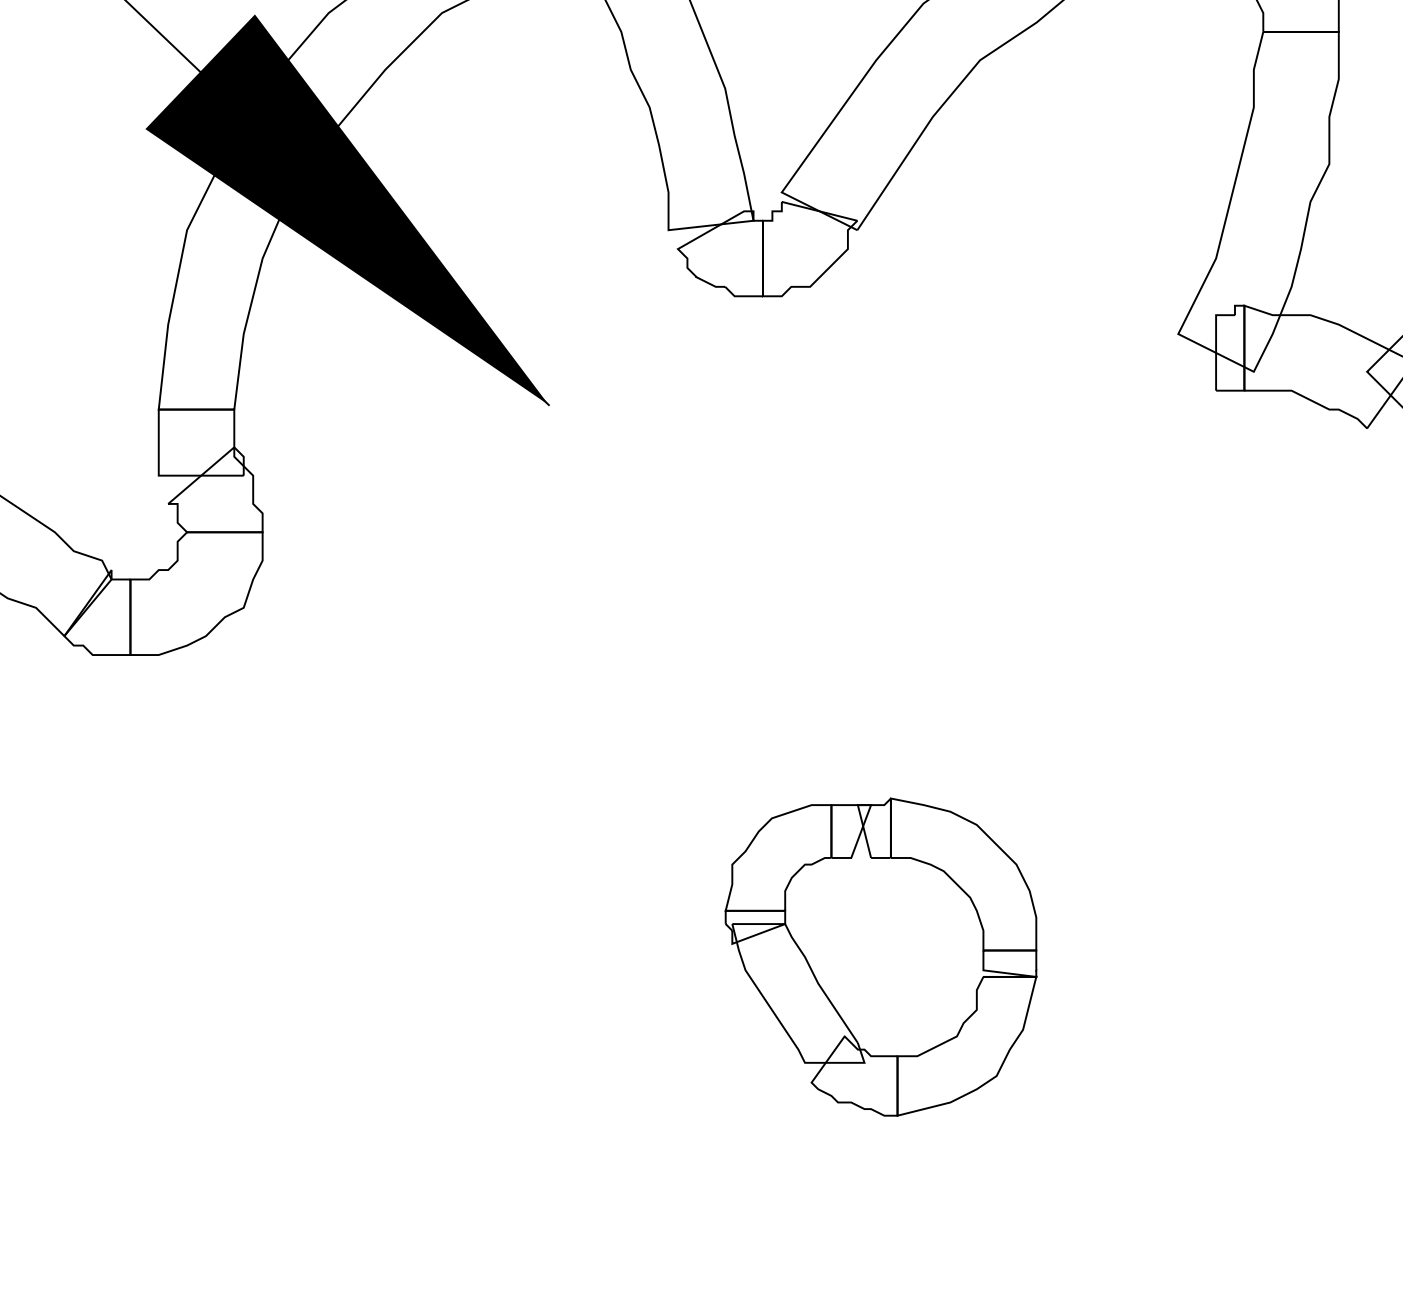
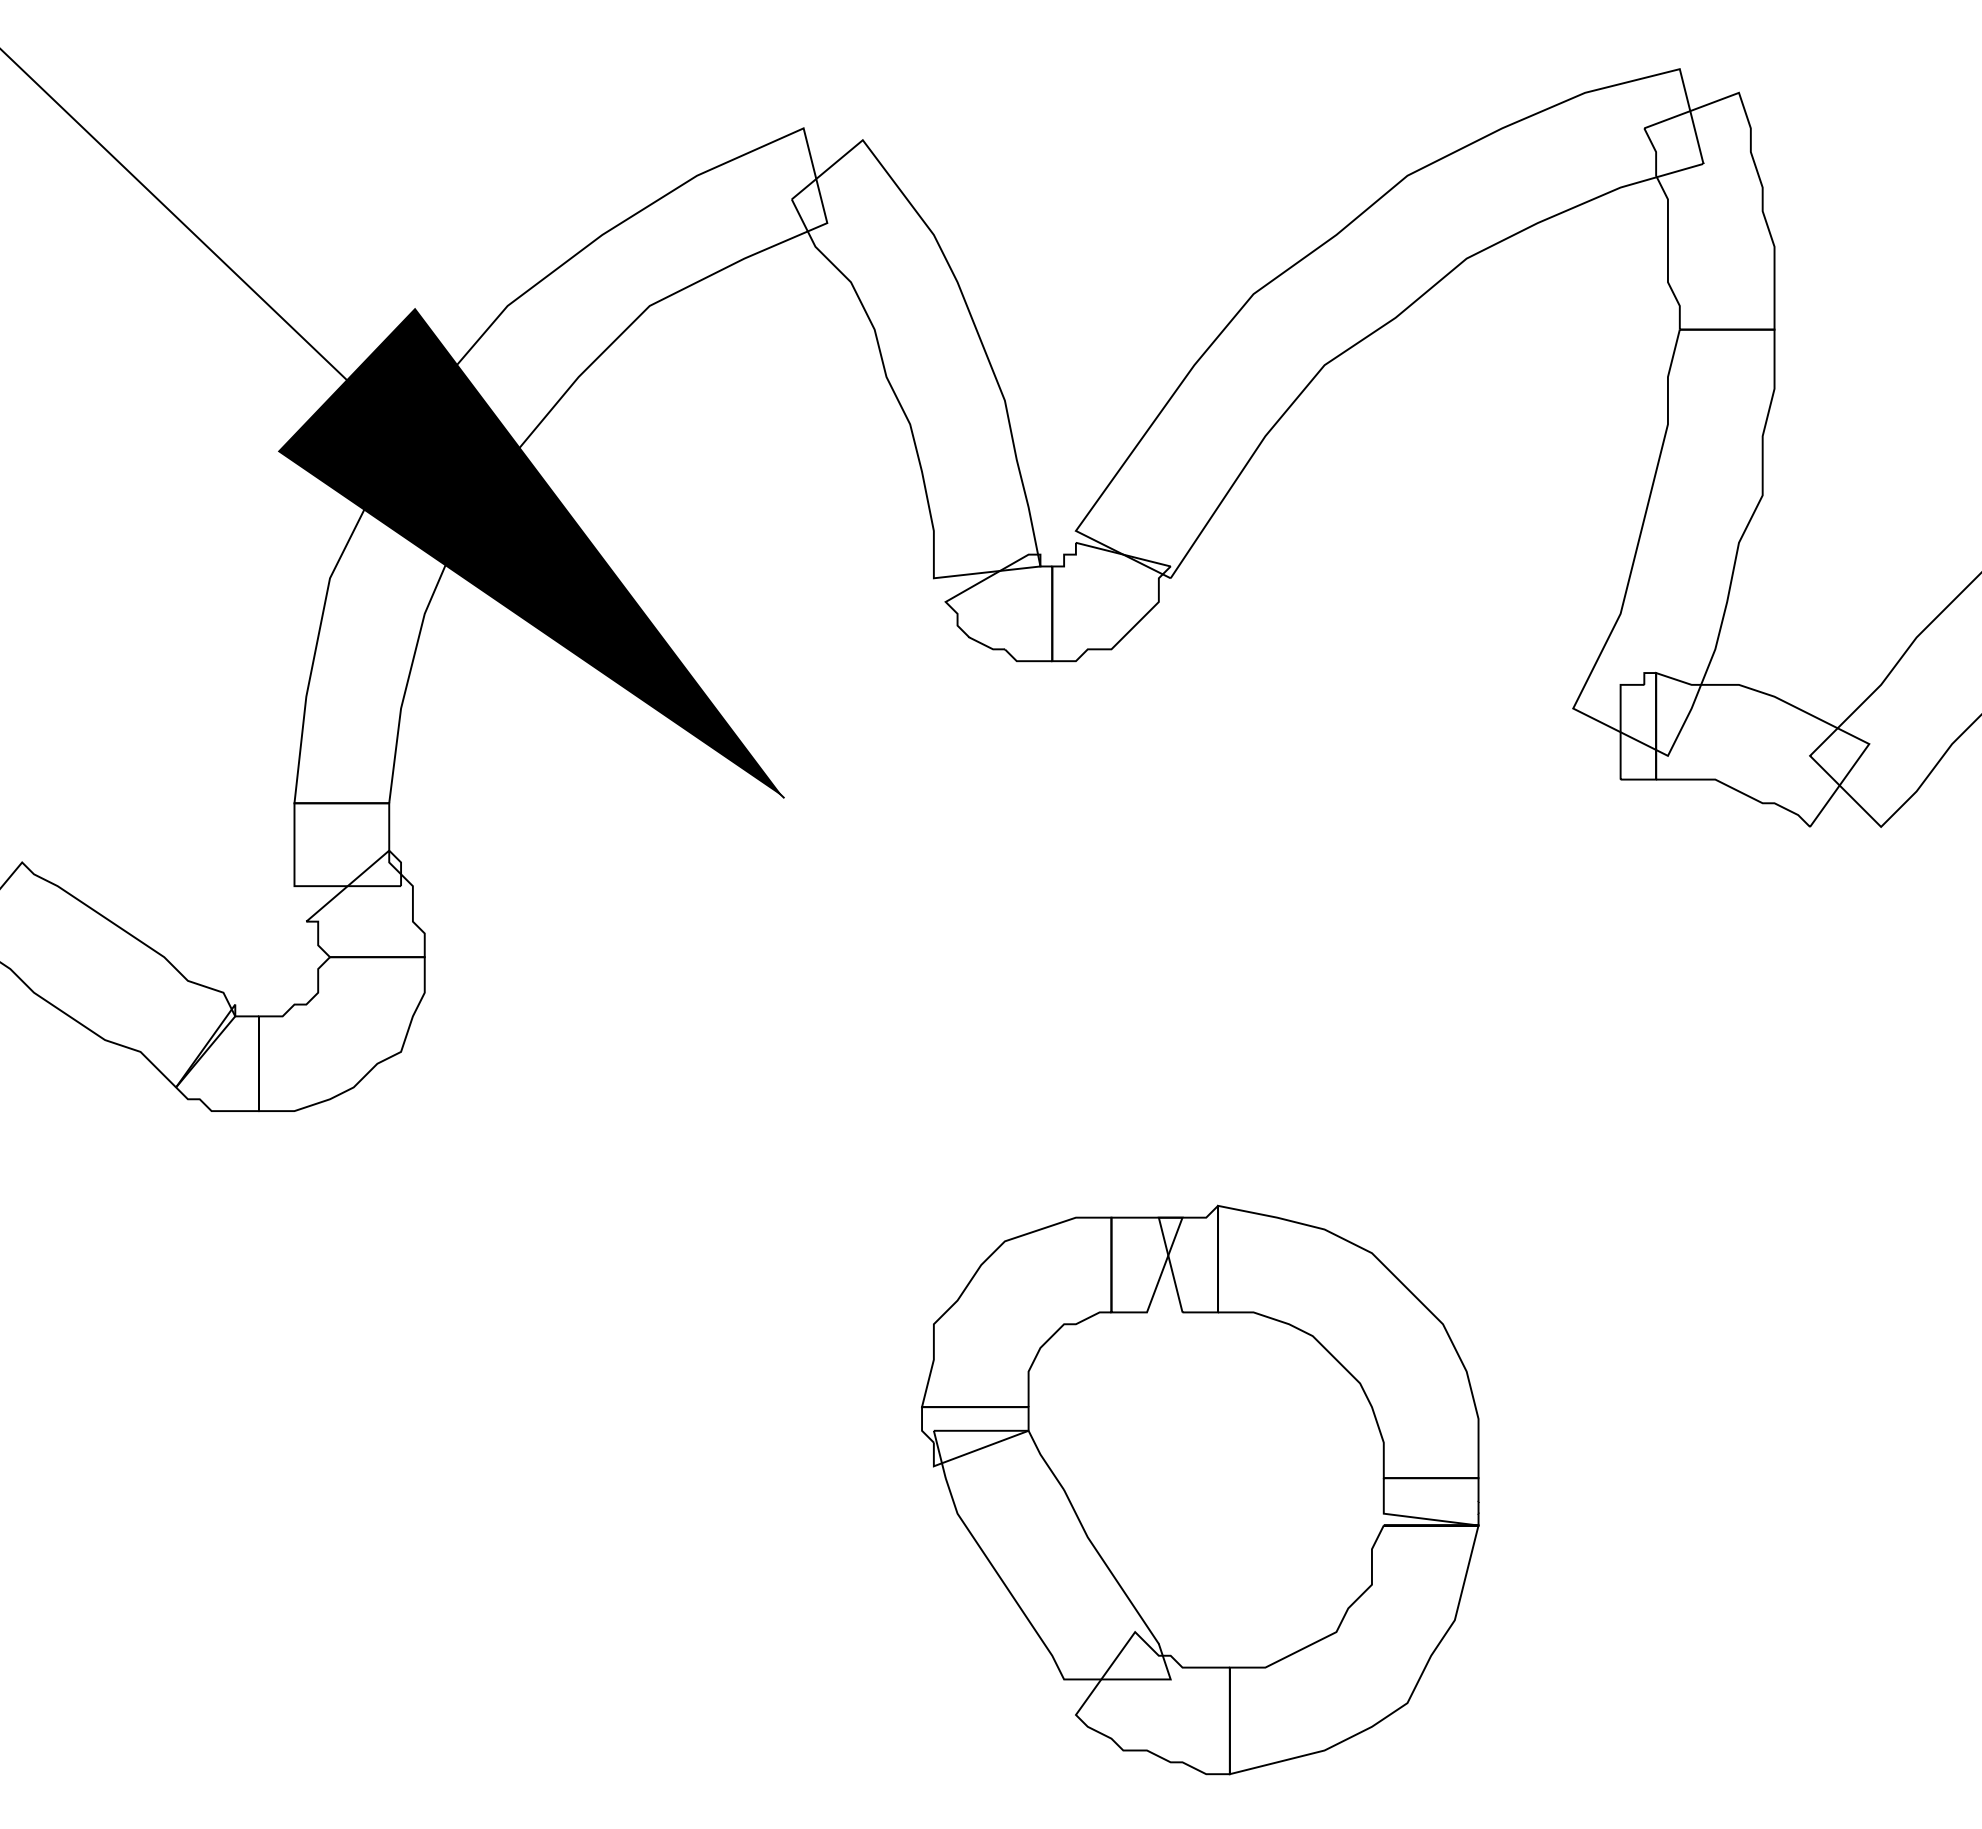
part: (881, 956) -> (1200, 1489), size x1.43

